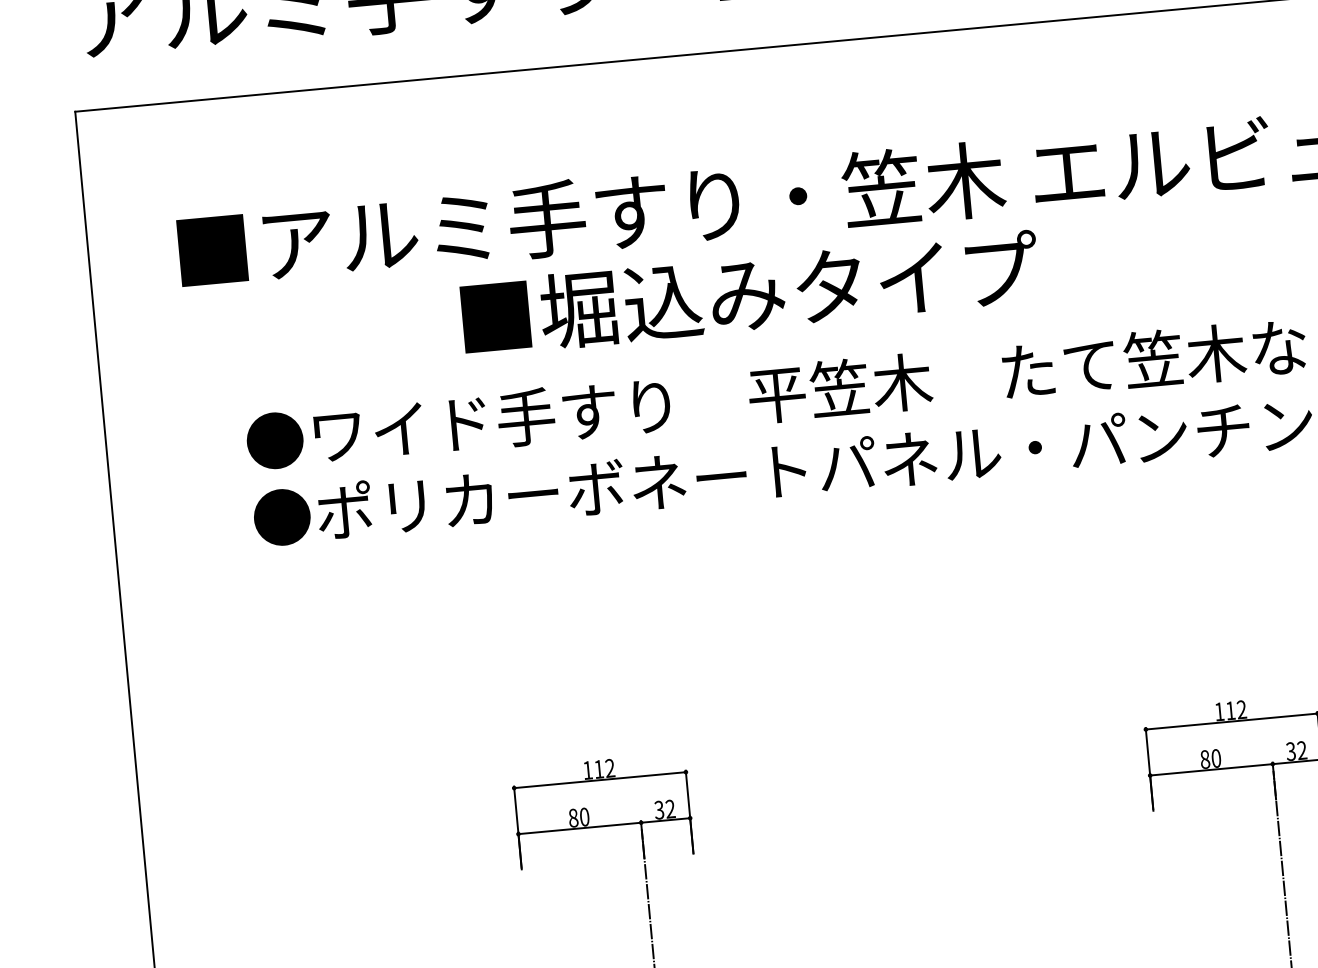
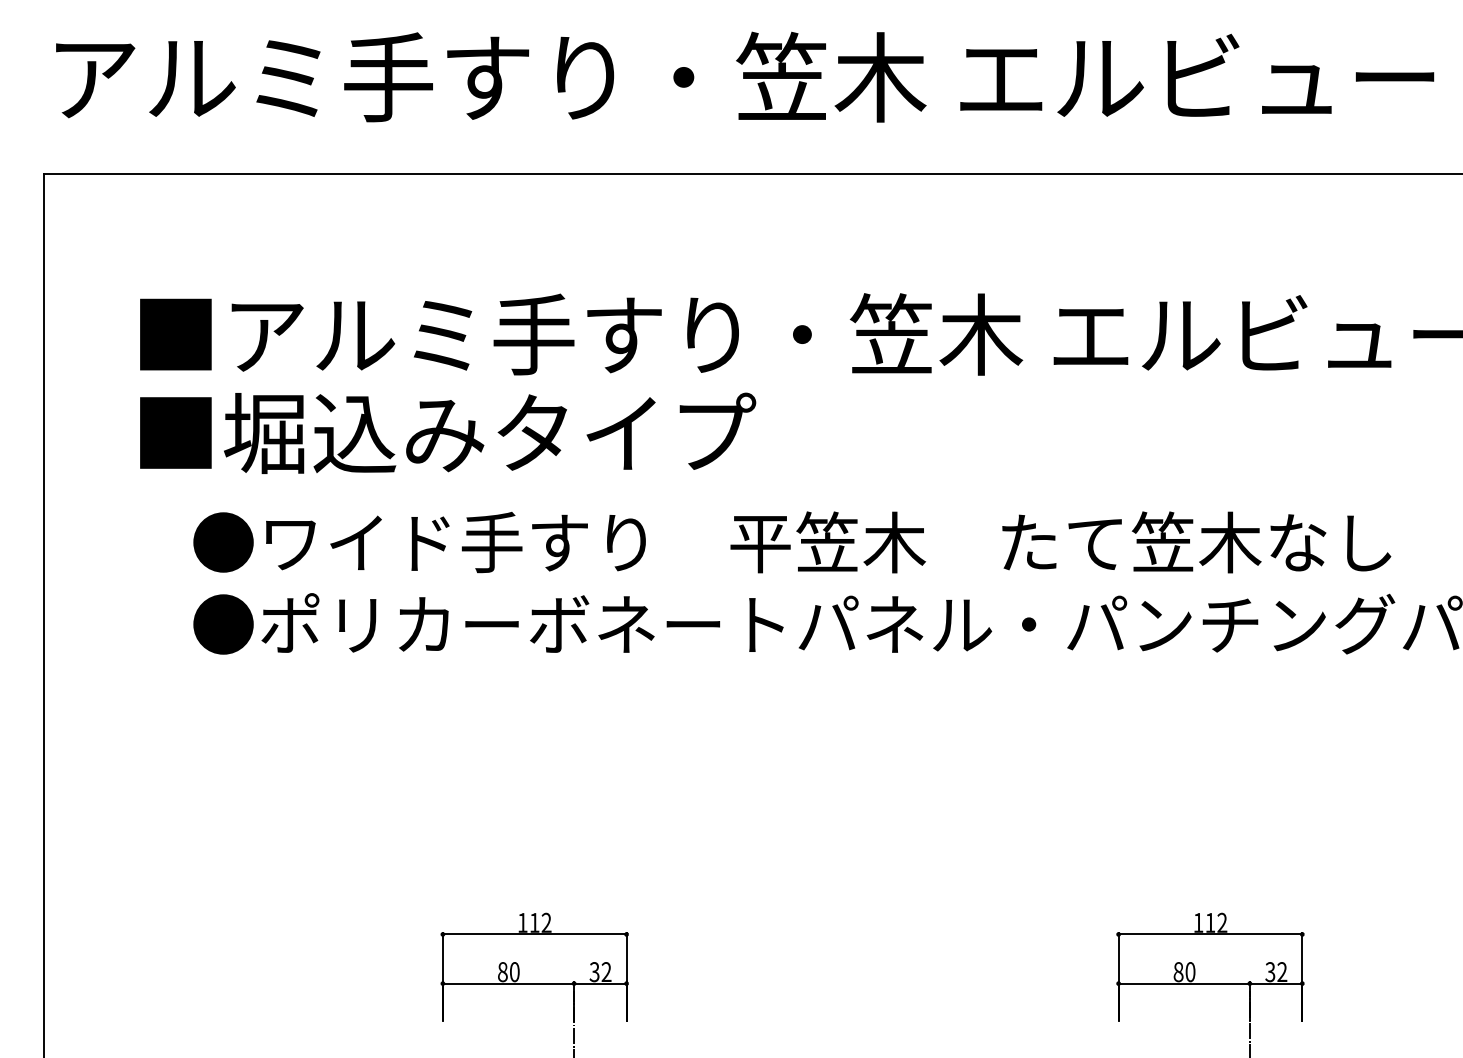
text: (750, 292) -> (448, 432), moved

